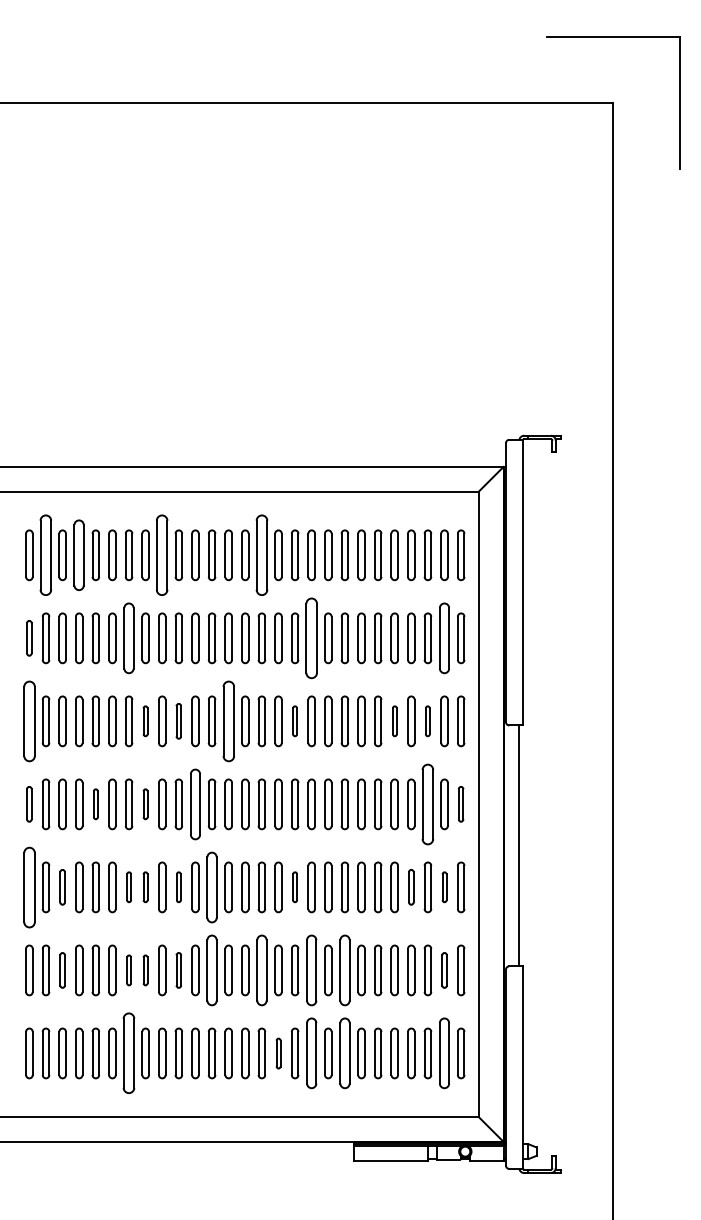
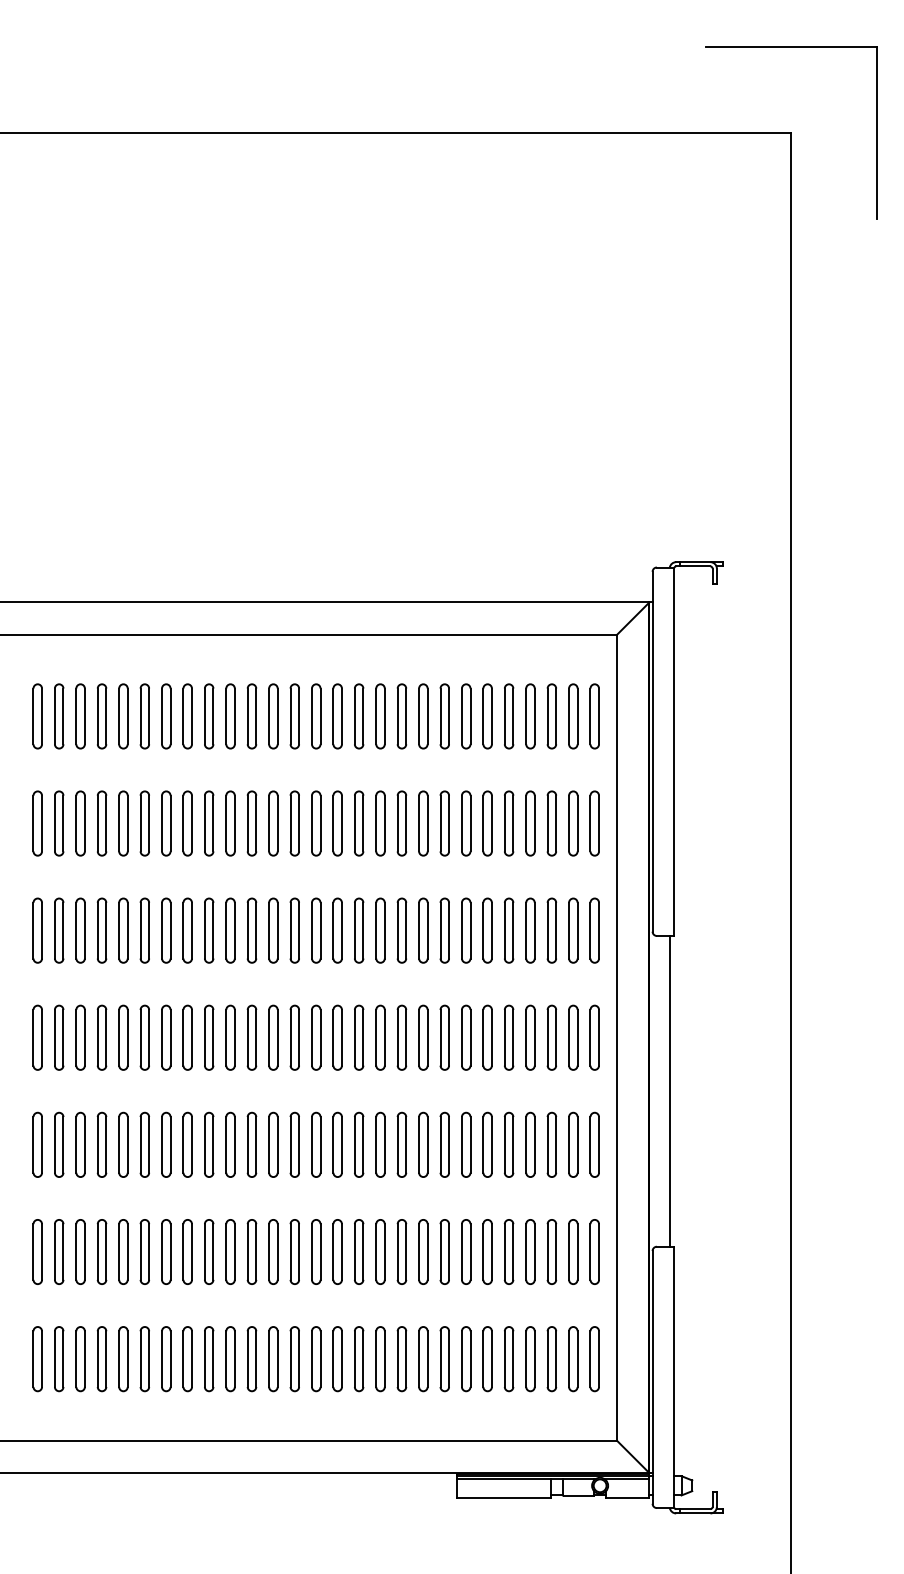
part: (46, 555) -> (59, 716), size x0.62
part: (79, 555) -> (102, 716), size x0.71
part: (162, 555) -> (209, 716), size x0.62
part: (261, 555) -> (337, 716), size x0.62
part: (29, 638) -> (37, 823), size x1.43
part: (129, 638) -> (166, 823), size x0.71
part: (311, 638) -> (401, 823), size x0.62
part: (444, 638) -> (573, 823), size x0.71
part: (29, 721) -> (37, 930), size x0.62
part: (145, 721) -> (187, 930), size x1.67
part: (178, 721) -> (230, 930), size x1.43
part: (228, 721) -> (294, 930), size x0.62
part: (295, 721) -> (380, 930), size x1.67
part: (395, 721) -> (509, 930), size x1.67
part: (427, 721) -> (551, 930), size x1.67
part: (29, 804) -> (37, 1037), size x1.43
part: (95, 804) -> (123, 1037), size x1.67
part: (145, 804) -> (187, 1037), size x1.67
part: (195, 804) -> (251, 1037), size x0.71
part: (427, 804) -> (551, 1037), size x0.62
part: (460, 804) -> (594, 1037), size x1.43
part: (29, 887) -> (37, 1144), size x0.62
part: (62, 887) -> (80, 1144), size x1.43
part: (129, 887) -> (166, 1144), size x1.67
part: (145, 887) -> (187, 1144), size x1.67
part: (178, 887) -> (230, 1144), size x1.67
part: (212, 887) -> (273, 1144), size x0.71
part: (295, 887) -> (380, 1144), size x1.67
part: (411, 887) -> (530, 1144), size x1.43
part: (444, 887) -> (573, 1144), size x1.67
part: (62, 970) -> (80, 1251), size x1.43
part: (129, 970) -> (166, 1251), size x1.67
part: (145, 970) -> (187, 1251), size x1.67
part: (178, 970) -> (230, 1251), size x1.43
part: (212, 970) -> (273, 1251), size x0.71
part: (261, 970) -> (337, 1251), size x0.71
part: (311, 970) -> (401, 1251), size x0.71
part: (344, 970) -> (444, 1251), size x0.71
part: (444, 970) -> (573, 1251), size x1.43
part: (129, 1053) -> (166, 1359), size x0.62
part: (278, 1053) -> (359, 1359), size x1.67
part: (311, 1053) -> (401, 1359), size x0.71
part: (344, 1053) -> (444, 1359), size x0.71
part: (444, 1053) -> (573, 1359), size x0.71

